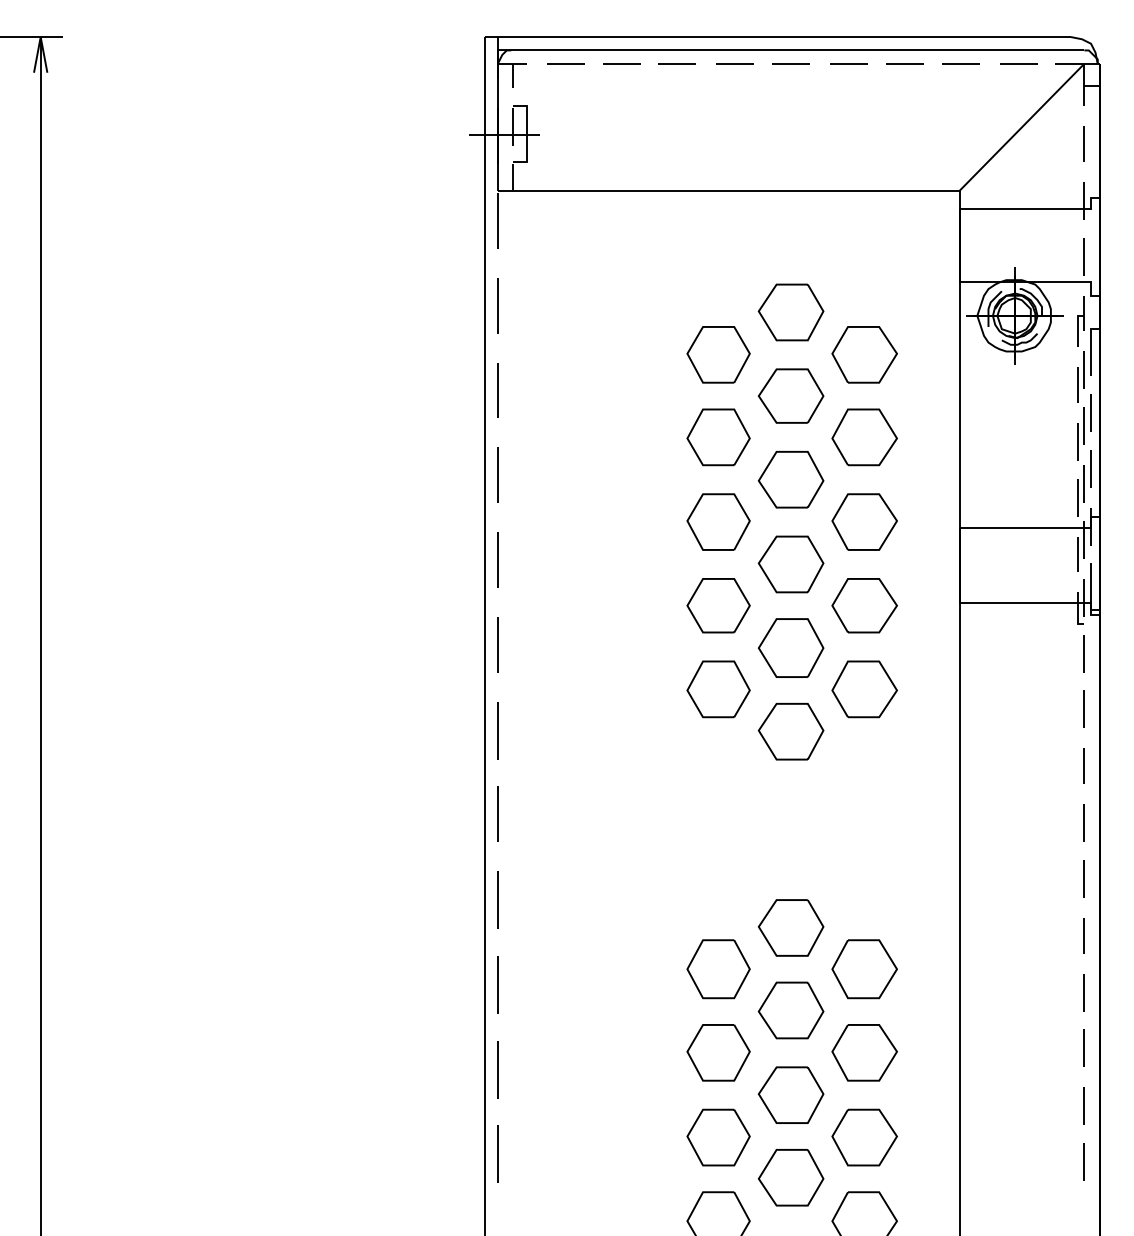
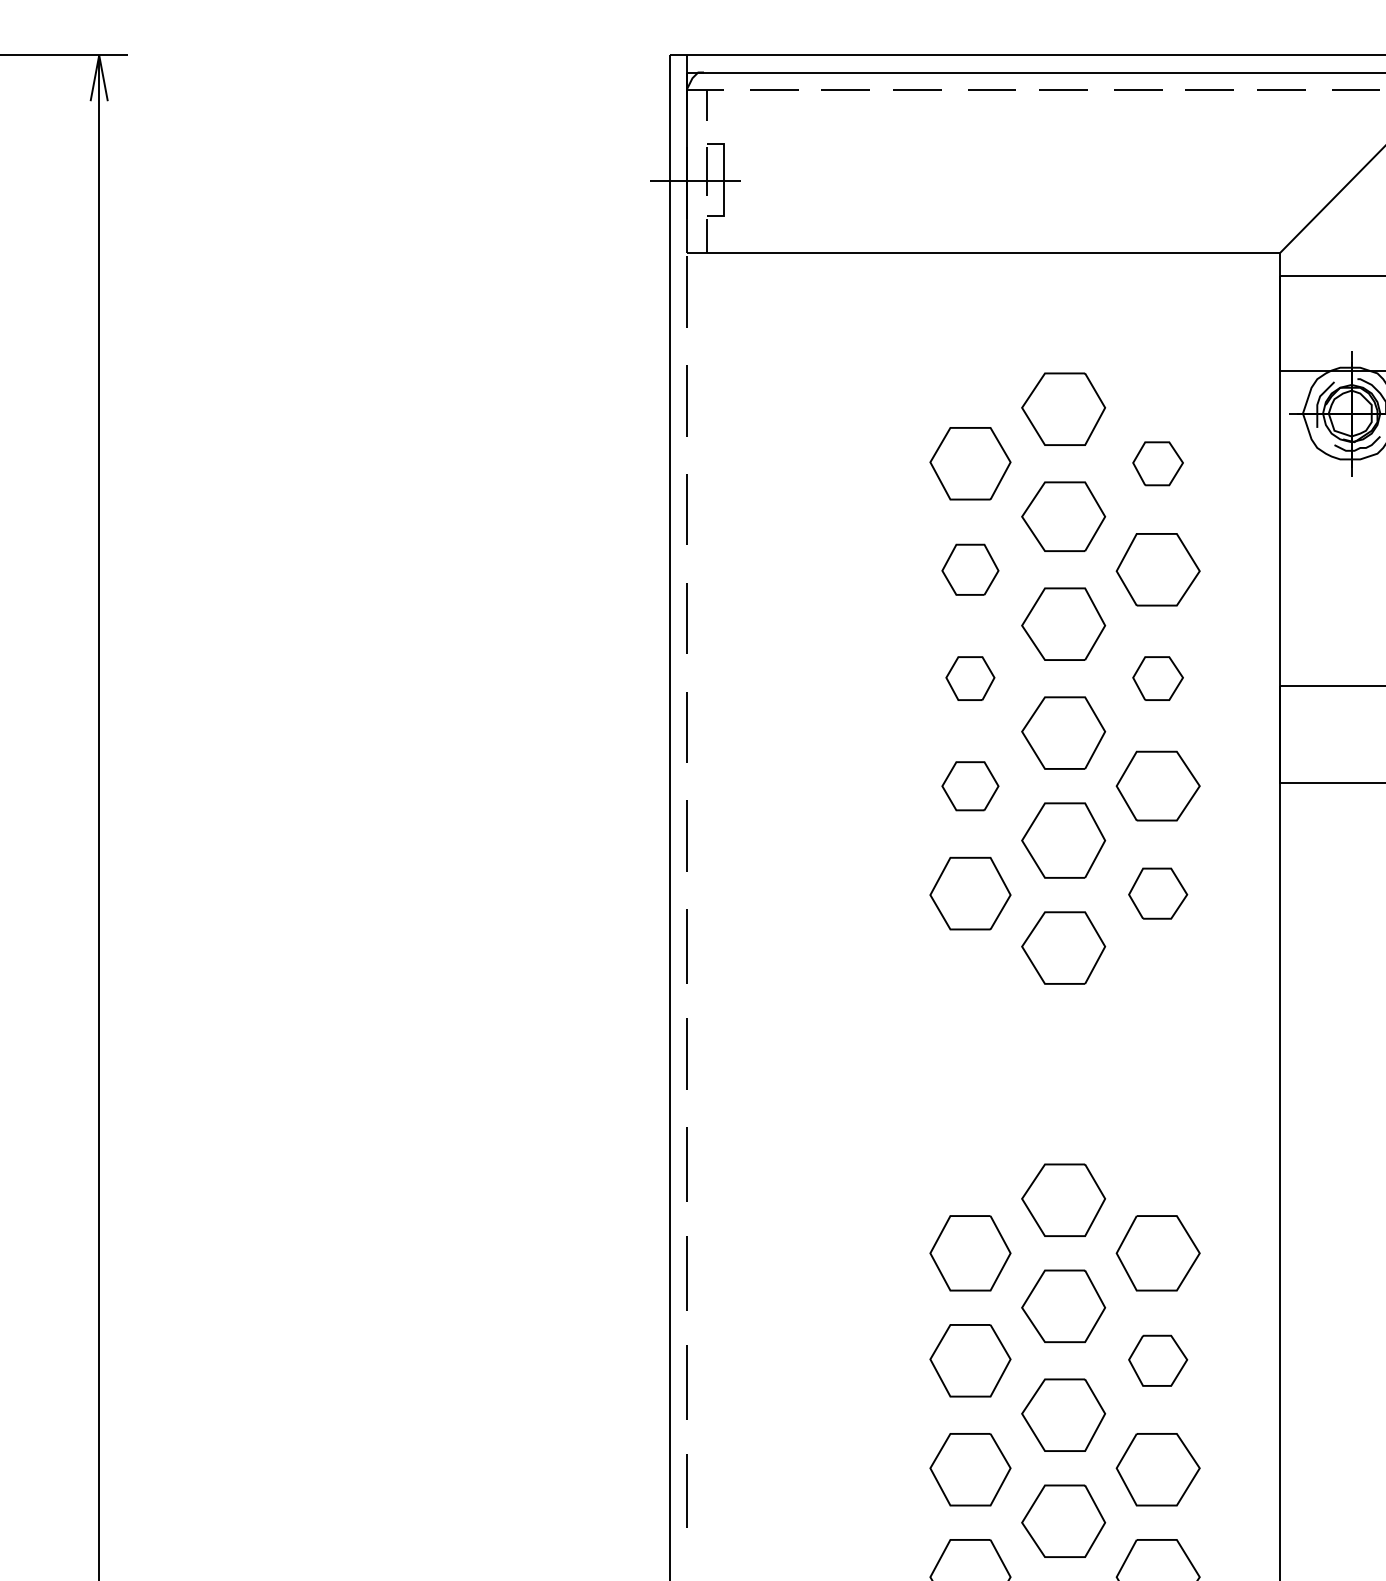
part: (864, 354) -> (1157, 463), size x0.6
part: (718, 437) -> (970, 569), size x0.7
part: (718, 521) -> (970, 677), size x0.6
part: (864, 521) -> (1157, 677), size x0.6
part: (718, 605) -> (970, 785), size x0.7
part: (864, 689) -> (1157, 893), size x0.7
part: (864, 1052) -> (1157, 1360), size x0.7

